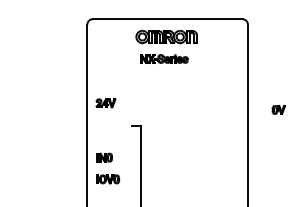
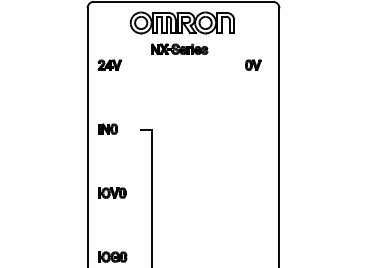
part: (165, 36) -> (181, 22), size x1.43
part: (105, 102) -> (109, 64), moved
part: (278, 109) -> (253, 64), moved
part: (104, 157) -> (108, 128), moved

